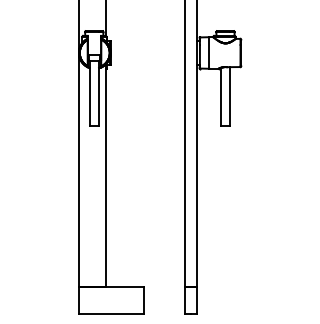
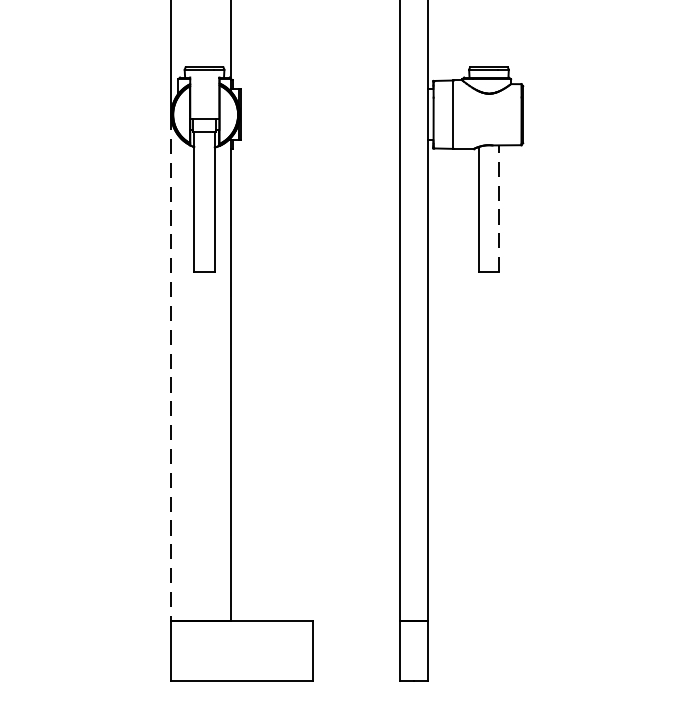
line: (230, 95) -> (499, 206), solid -> dashed
line: (78, 169) -> (170, 367), solid -> dashed

